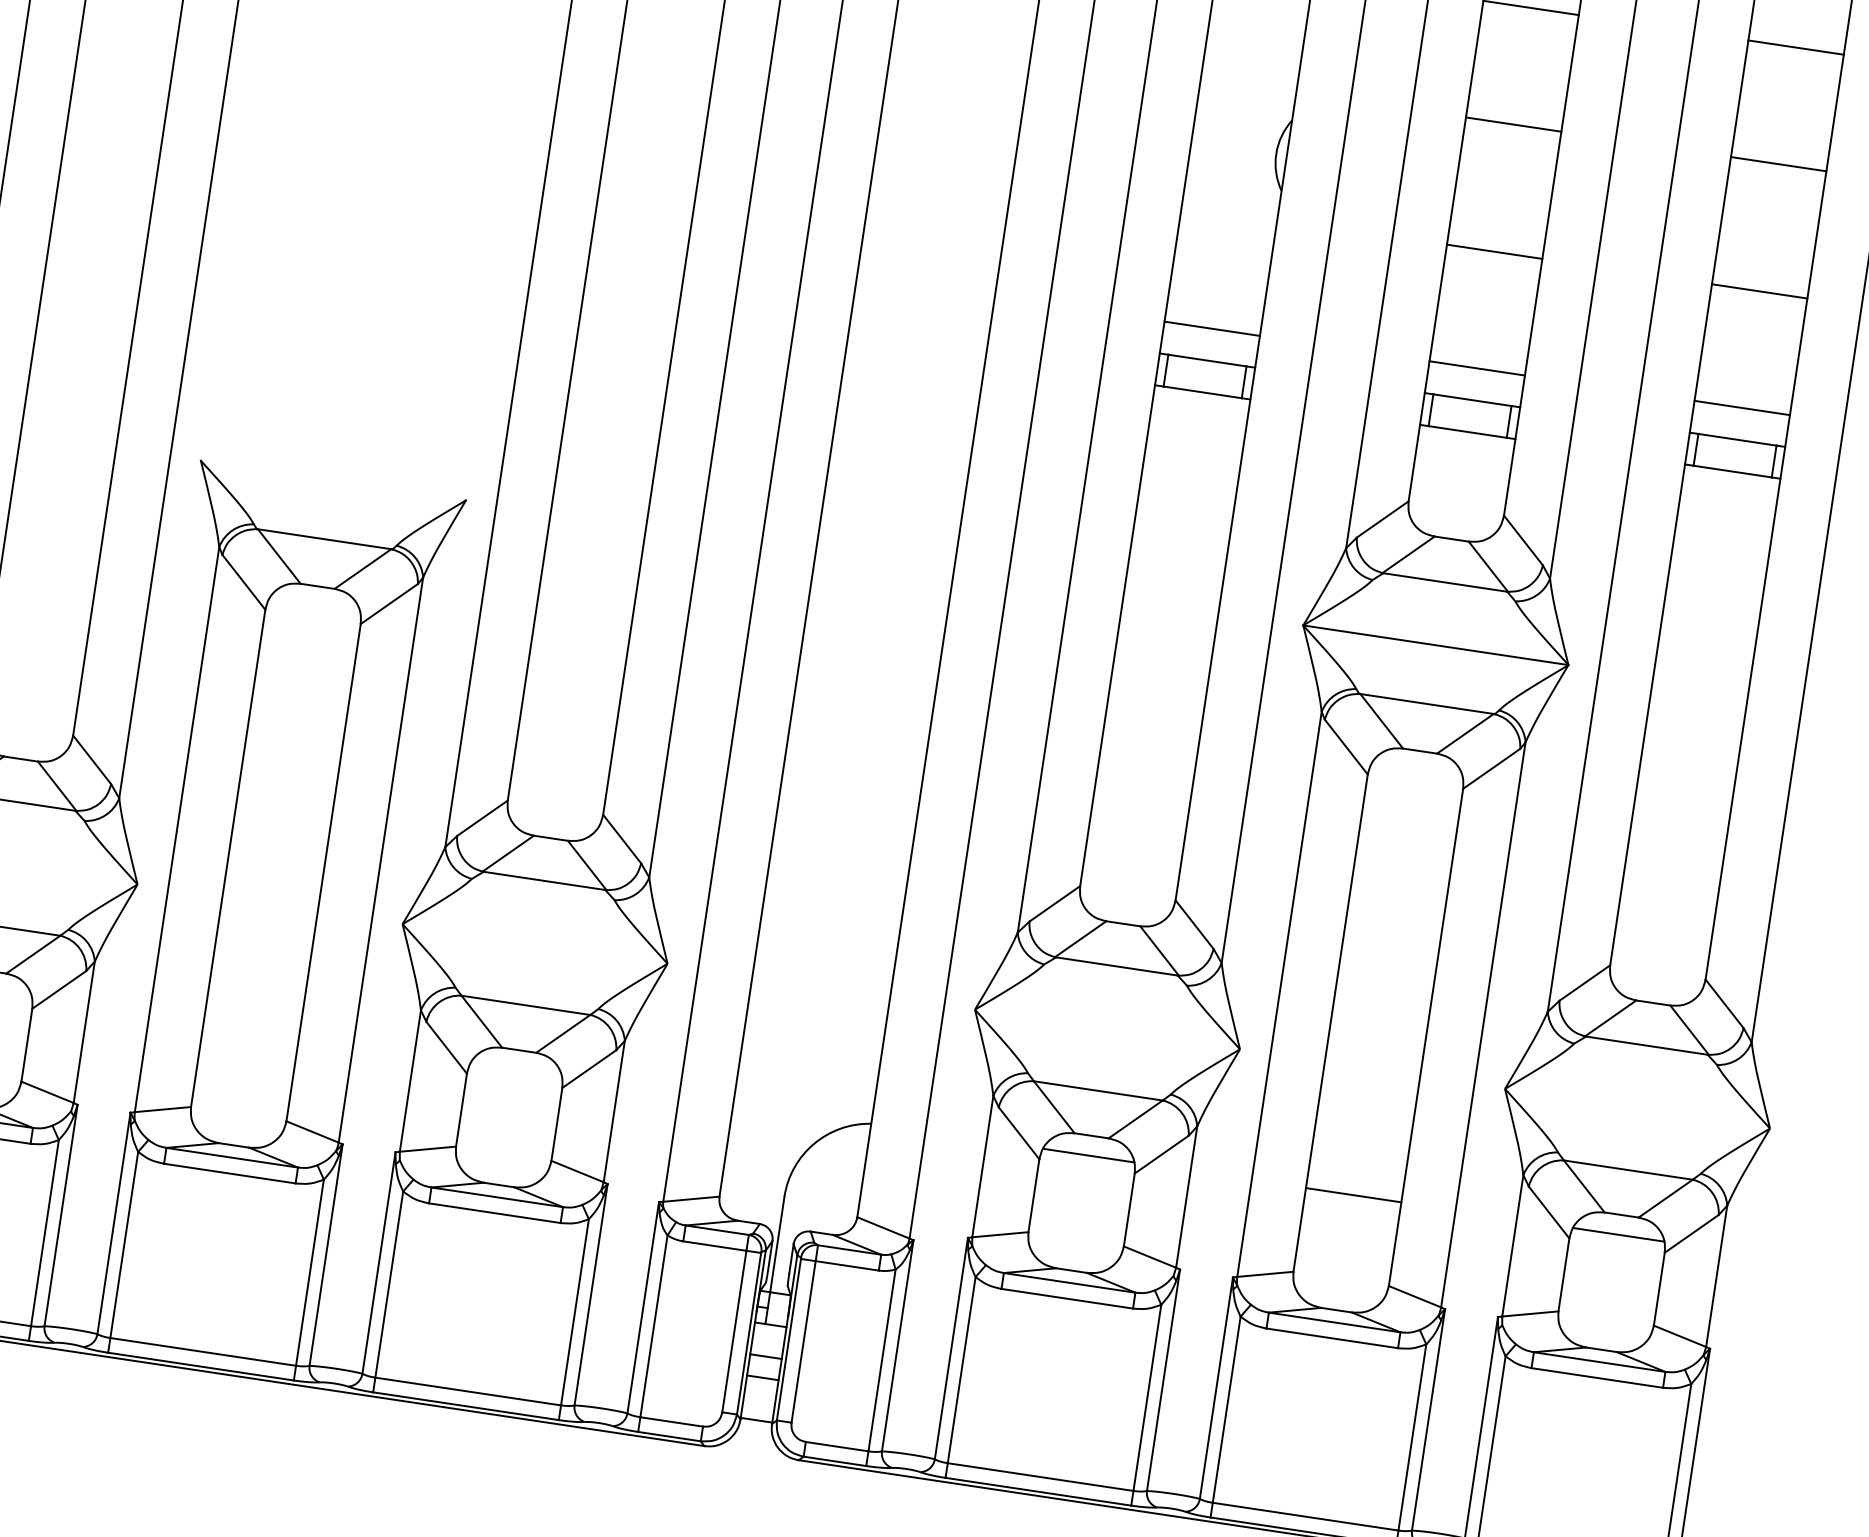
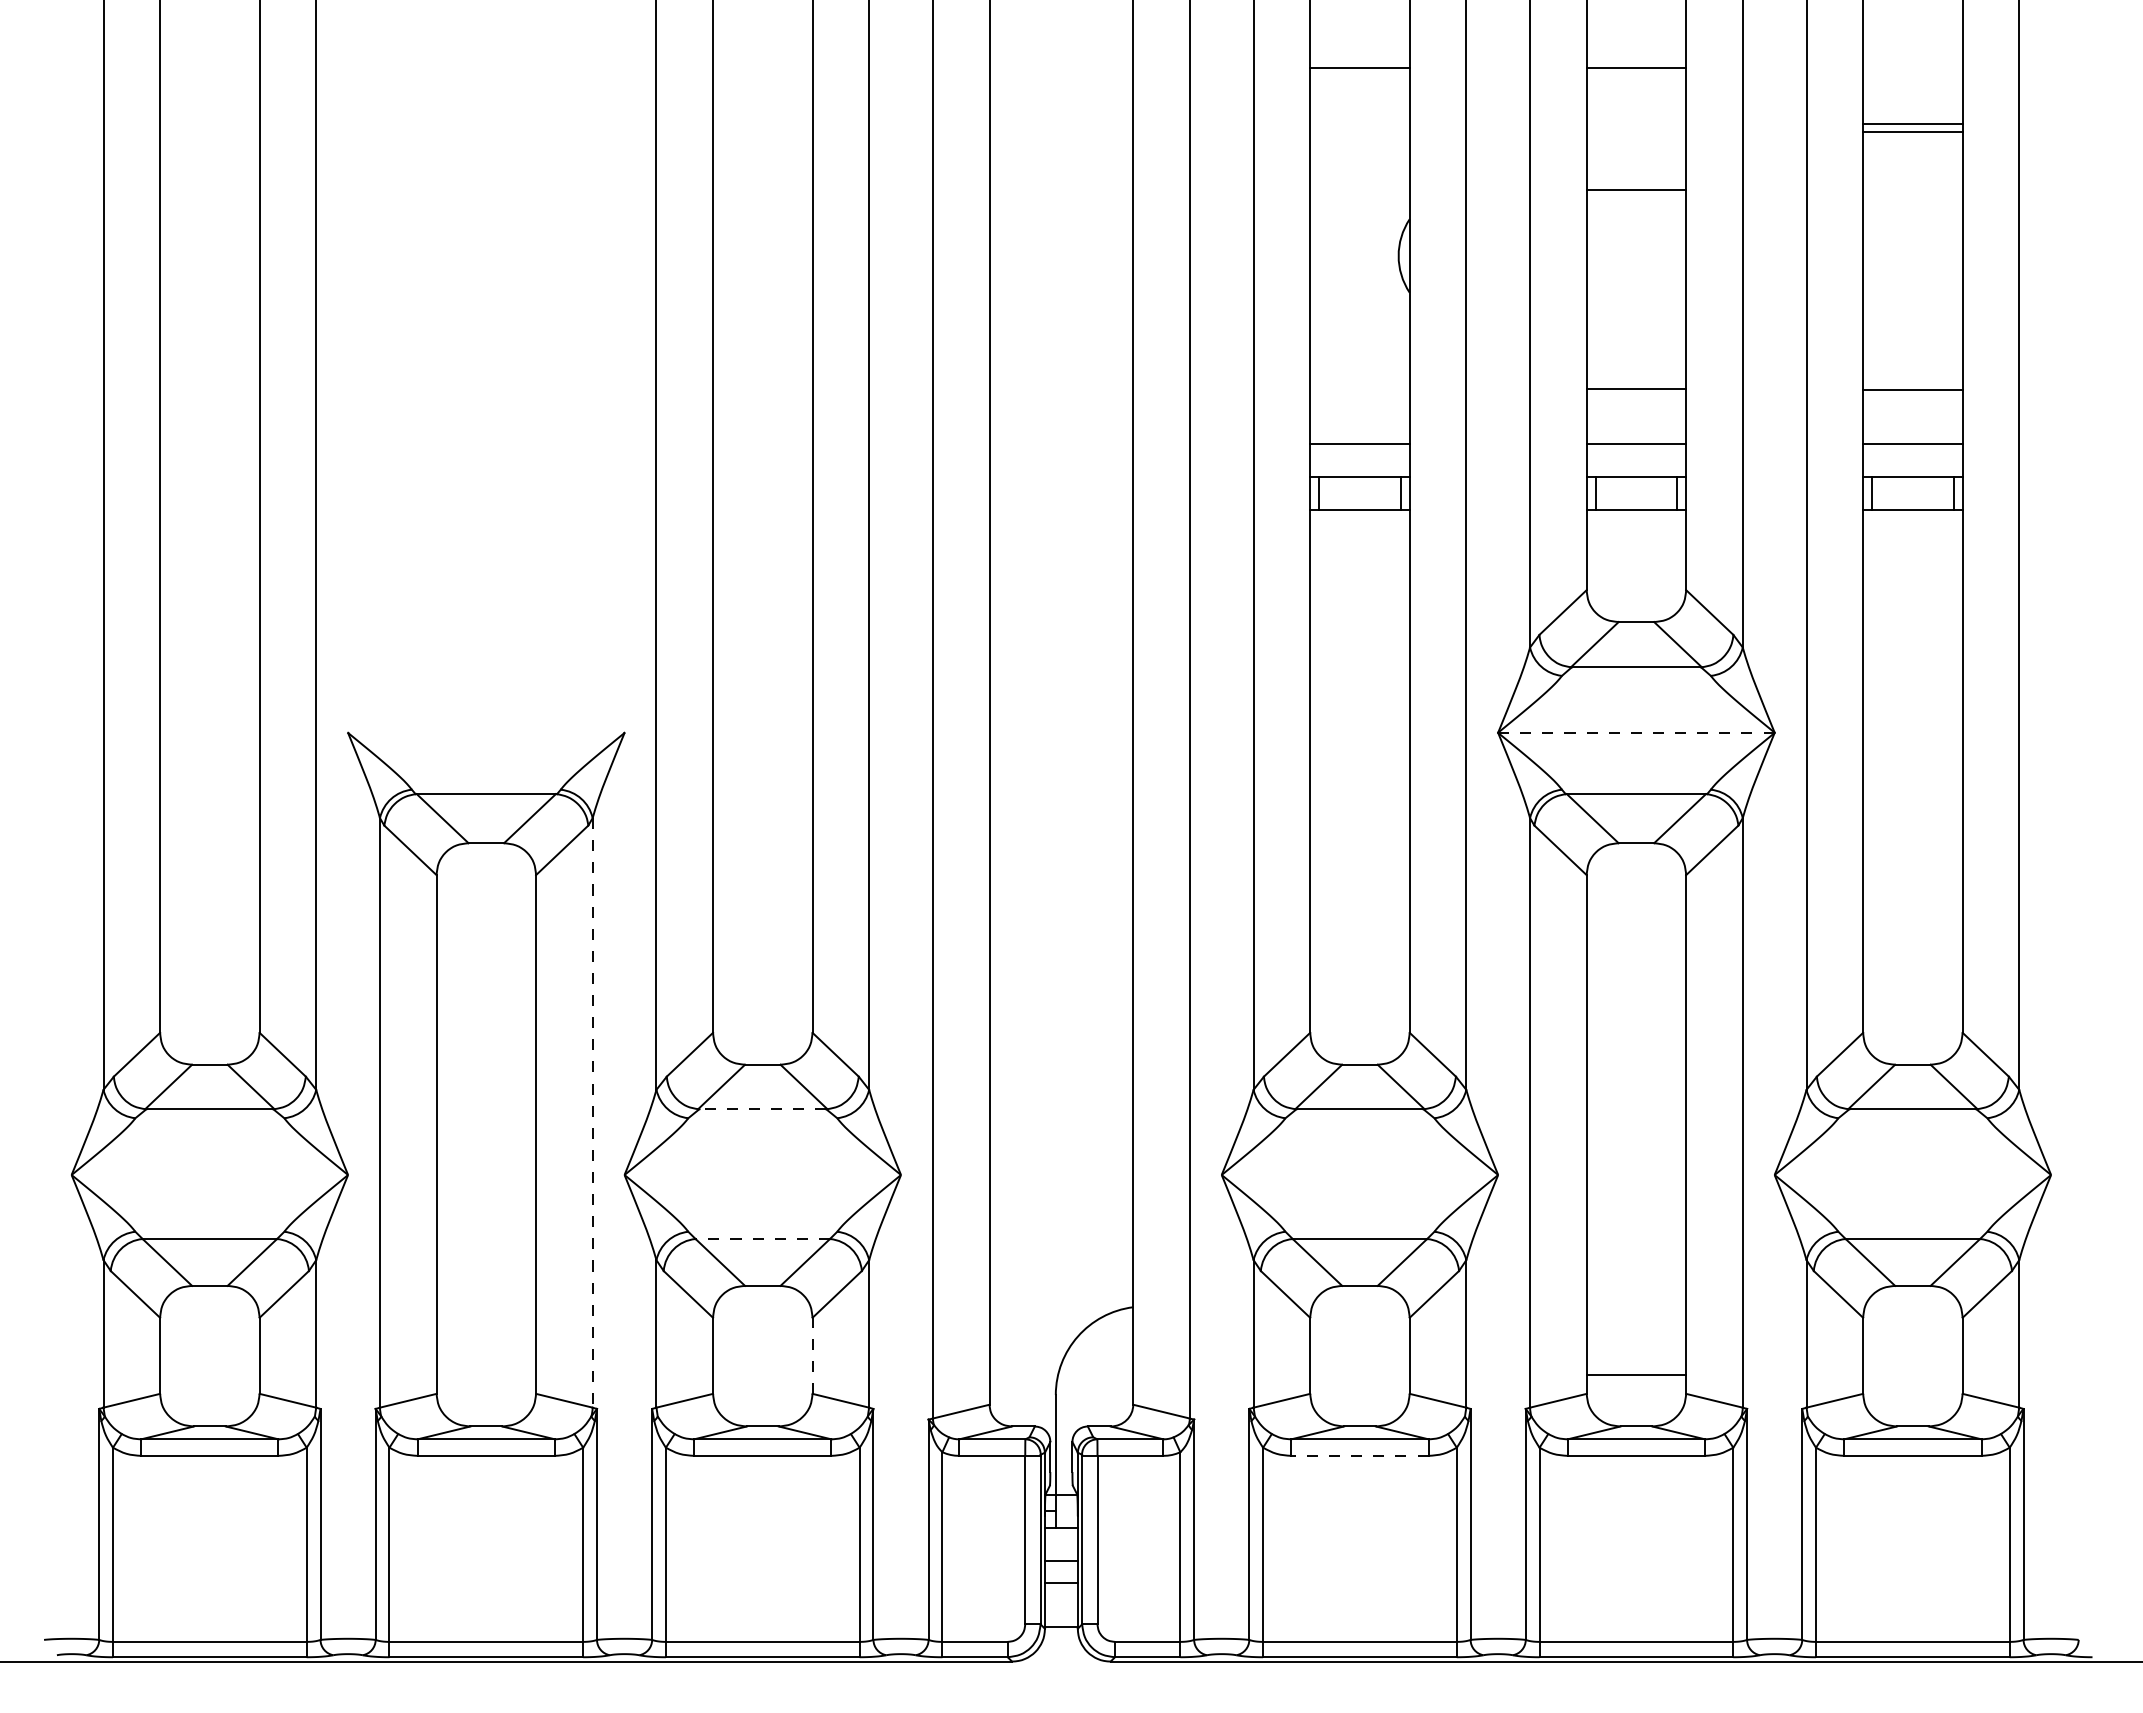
line: (1795, 47) -> (1912, 123), moved
line: (1778, 164) -> (1912, 131), moved
line: (1494, 251) -> (1636, 389), moved
line: (1759, 291) -> (1912, 390), moved
line: (1435, 644) -> (1635, 732), solid -> dashed
line: (380, 859) -> (592, 1112), solid -> dashed
line: (544, 881) -> (762, 1109), solid -> dashed
line: (525, 1005) -> (762, 1239), solid -> dashed
line: (556, 1124) -> (812, 1355), solid -> dashed
line: (1088, 1155) -> (1359, 1306), removed
line: (1353, 1195) -> (1636, 1374), moved
line: (1618, 1234) -> (1912, 1306), removed
line: (1066, 1298) -> (1359, 1455), solid -> dashed

